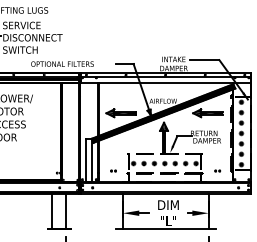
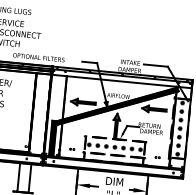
hatch: (88, 159) -> (52, 137), added

